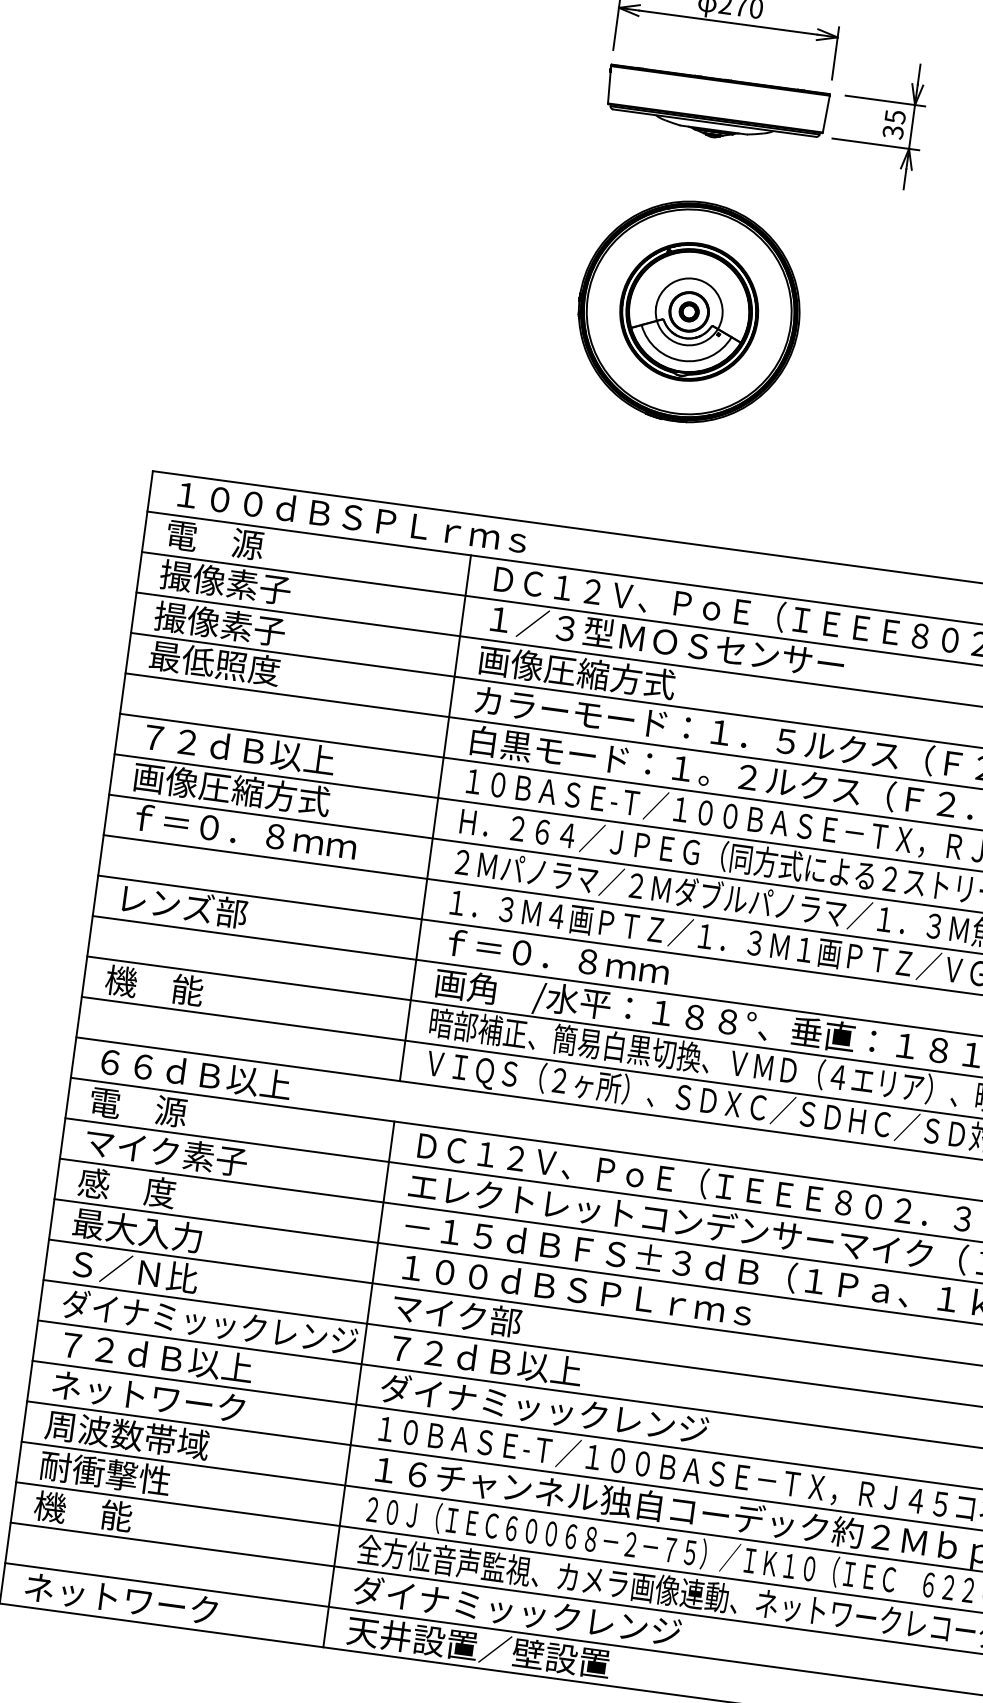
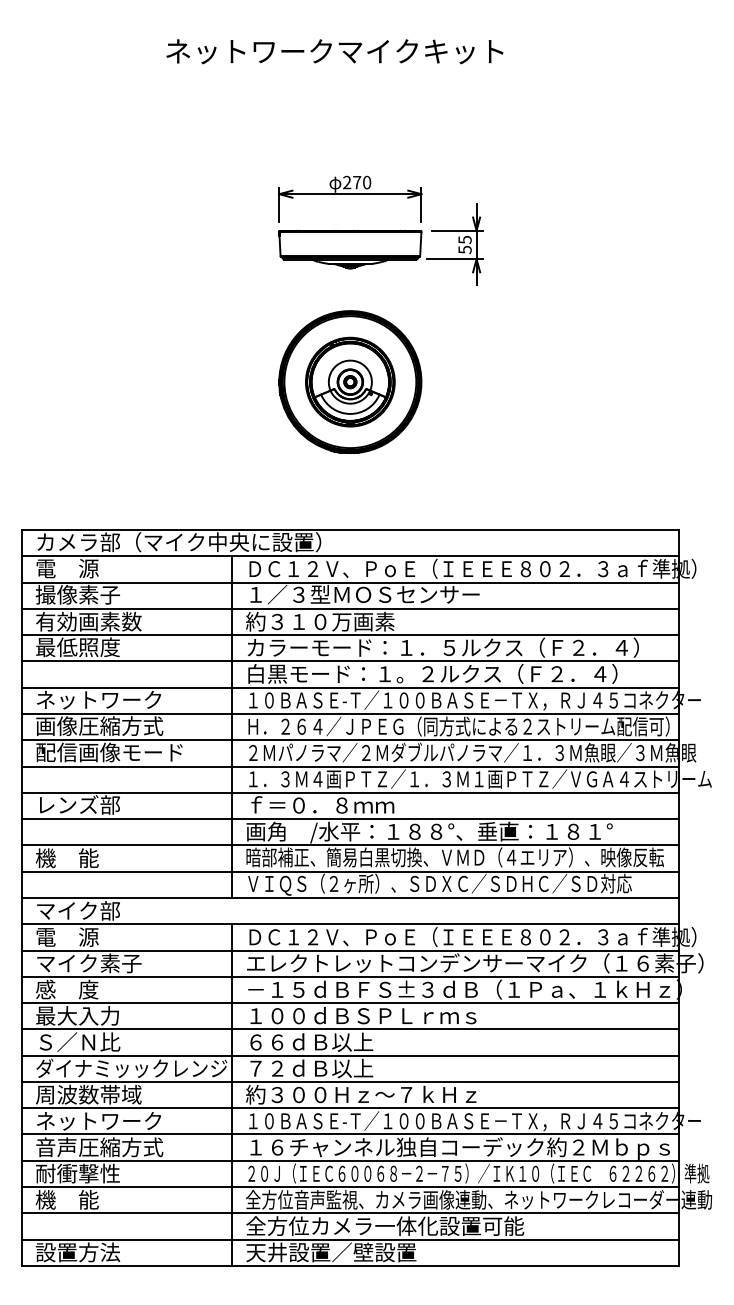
text: (892, 131) -> (464, 249), 35 -> 55
text: (392, 523) -> (179, 542), １００ｄＢＳＰＬｒｍｓ -> カメラ部（マイク中央に設置）
text: (236, 625) -> (88, 621), 撮像素子 -> 有効画素数
text: (593, 674) -> (320, 621), 画像圧縮方式 -> 約３１０万画素
text: (237, 748) -> (99, 699), ７２ｄＢ以上 -> ネットワーク
text: (241, 831) -> (109, 752), ｆ＝０．８ｍｍ -> 配信画像モード
text: (193, 1072) -> (99, 910), ６６ｄＢ以上 -> マイク部
text: (490, 1318) -> (310, 1041), マイク部 -> ６６ｄＢ以上
text: (154, 1356) -> (99, 1094), ７２ｄＢ以上 -> 周波数帯域
text: (558, 1410) -> (361, 1094), ダイナミッックレンジ -> 約３００Ｈｚ～７ｋＨｚ
text: (143, 1437) -> (99, 1147), 周波数帯域 -> 音声圧縮方式
text: (120, 1598) -> (98, 1252), ネットワーク -> 設置方法
text: (567, 1617) -> (385, 1225), ダイナミッックレンジ -> 全方位カメラ一体化設置可能

